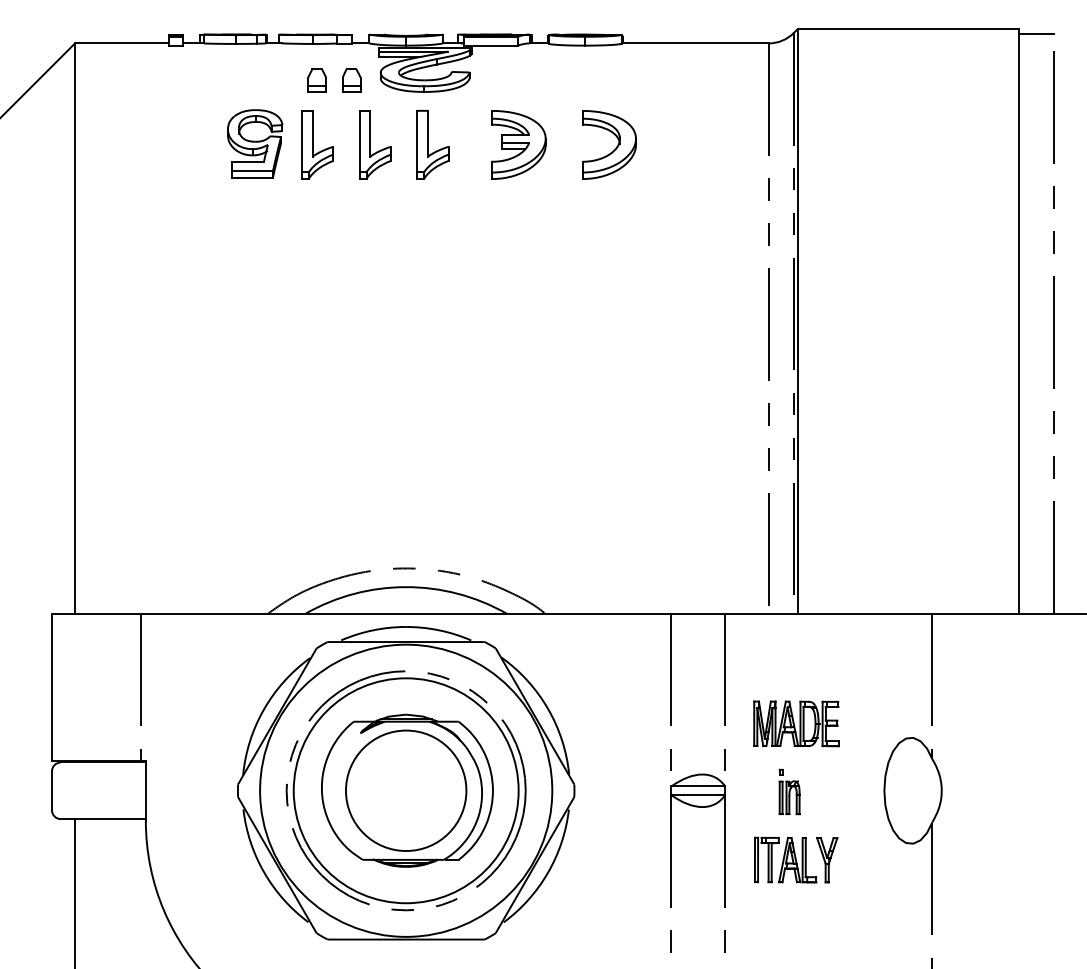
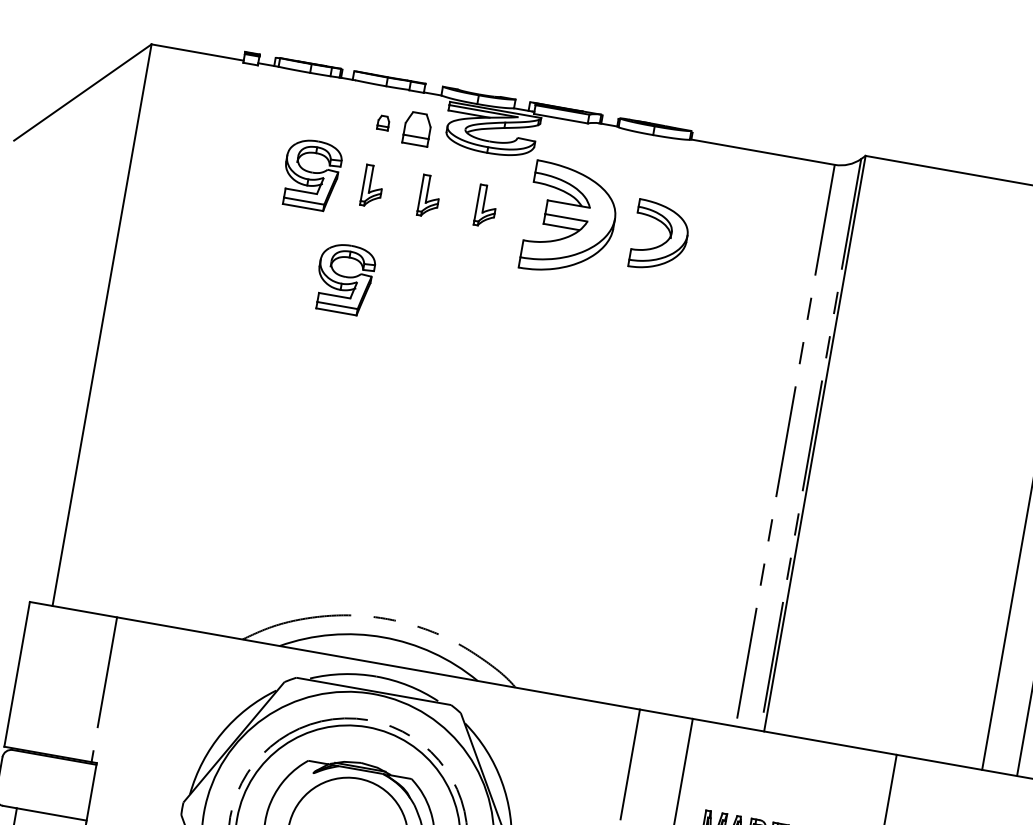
part: (316, 80) -> (382, 122), size x0.6
part: (351, 80) -> (417, 128), size x1.4
part: (317, 144) -> (372, 186), size x0.6
part: (375, 144) -> (429, 196), size x0.6
part: (432, 144) -> (486, 206), size x0.6
part: (518, 144) -> (570, 220), size x1.6
part: (306, 240) -> (345, 278), added

